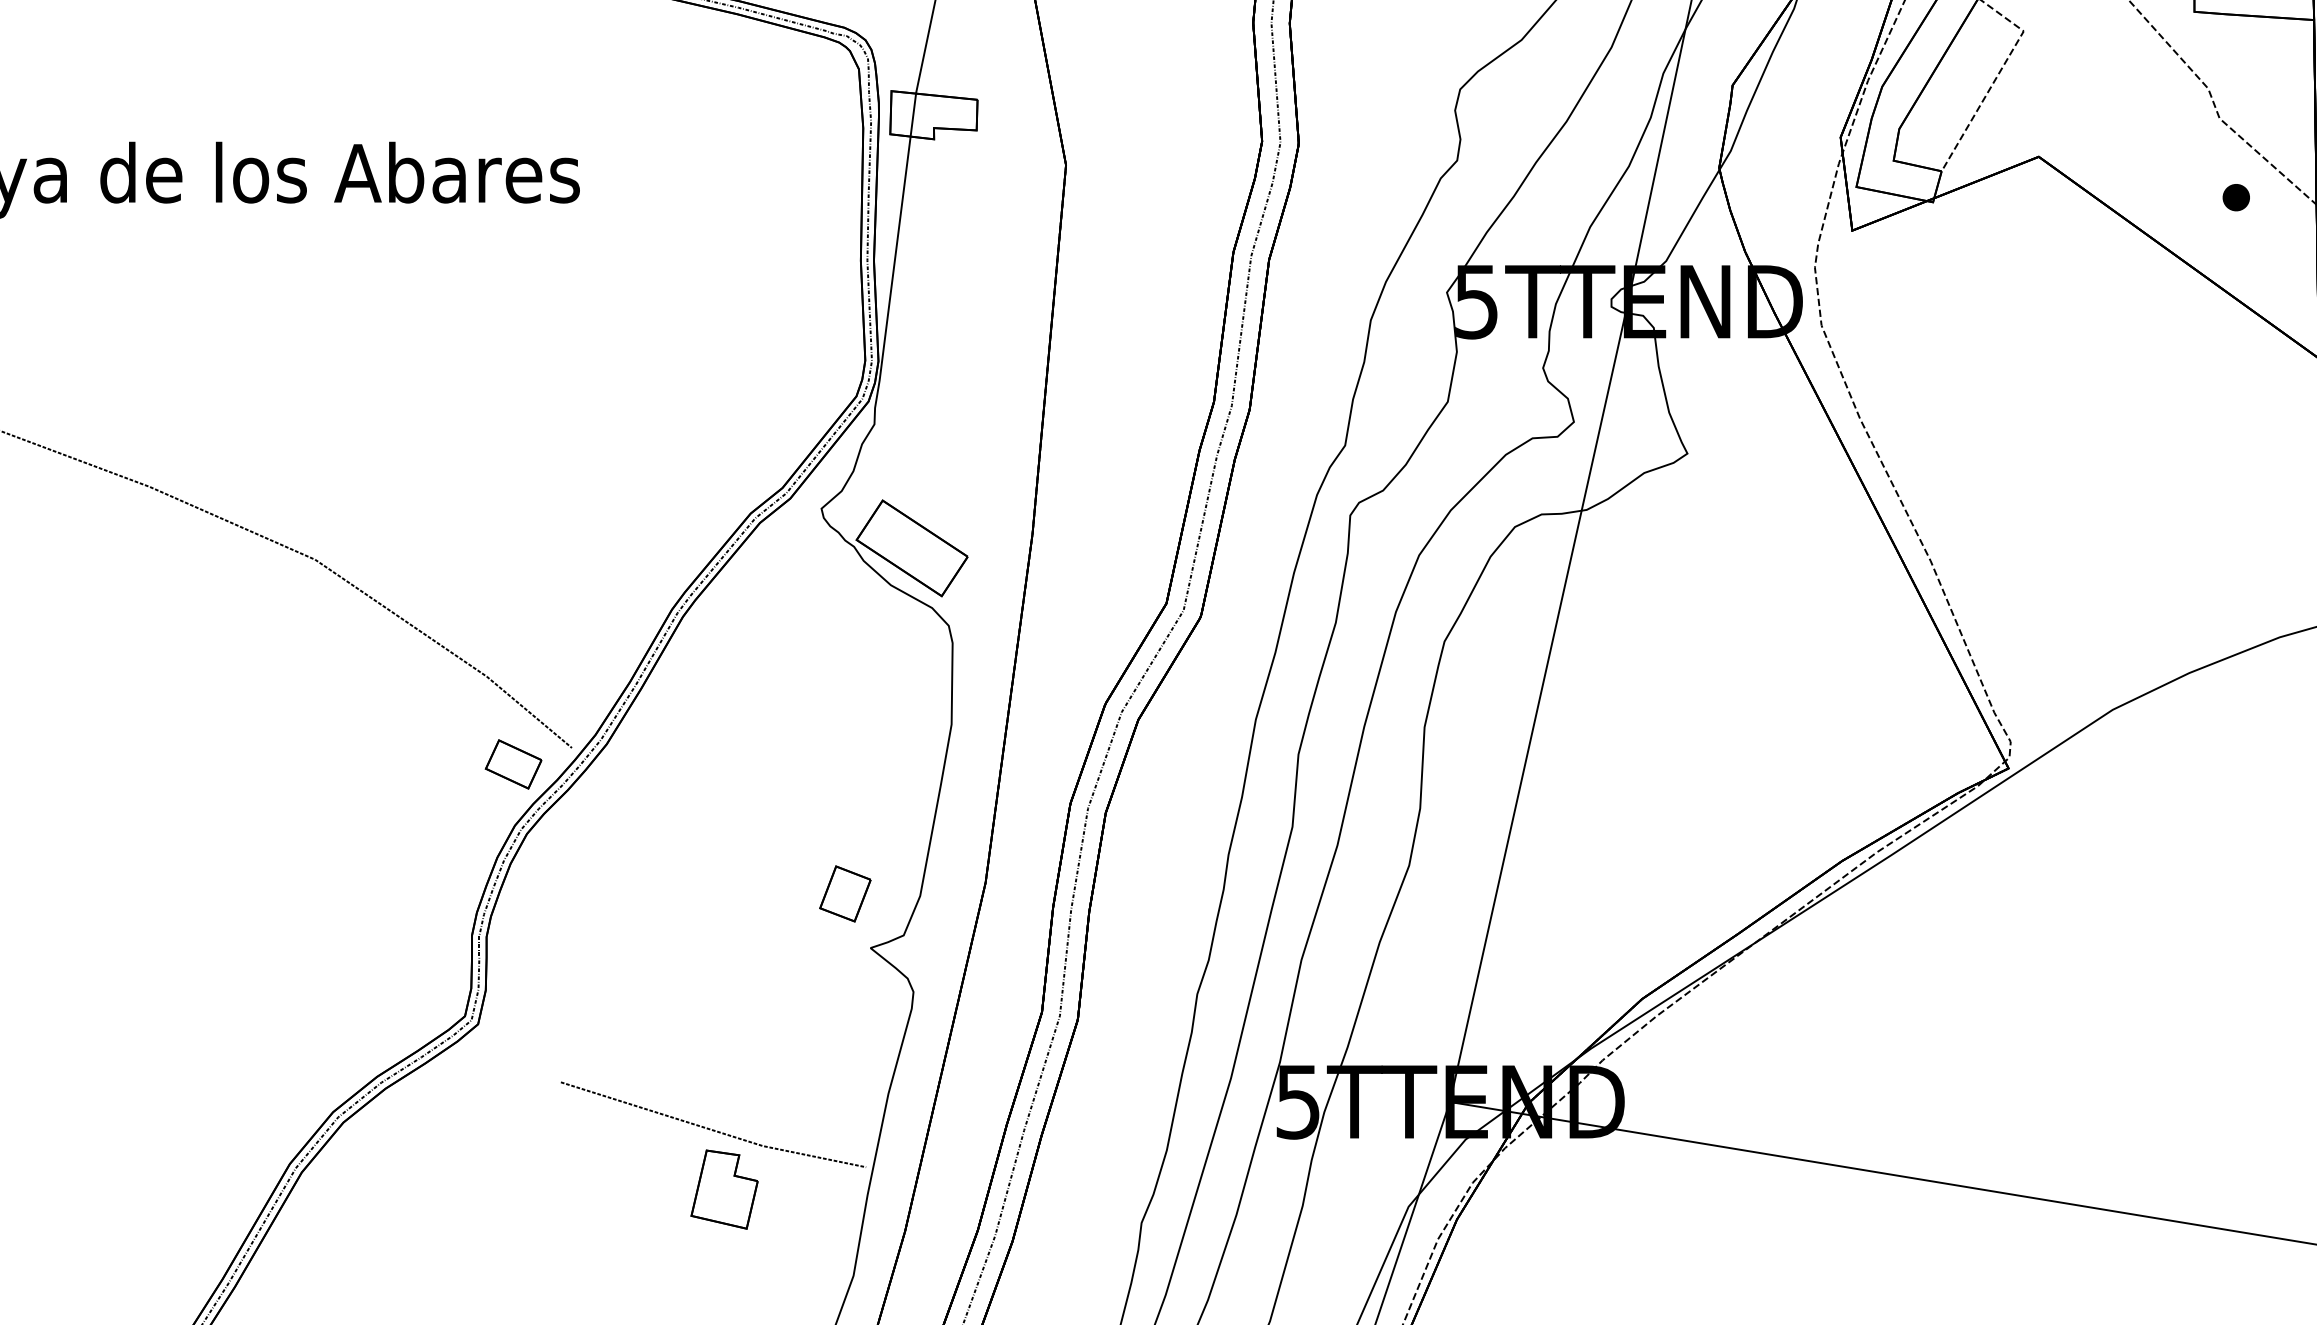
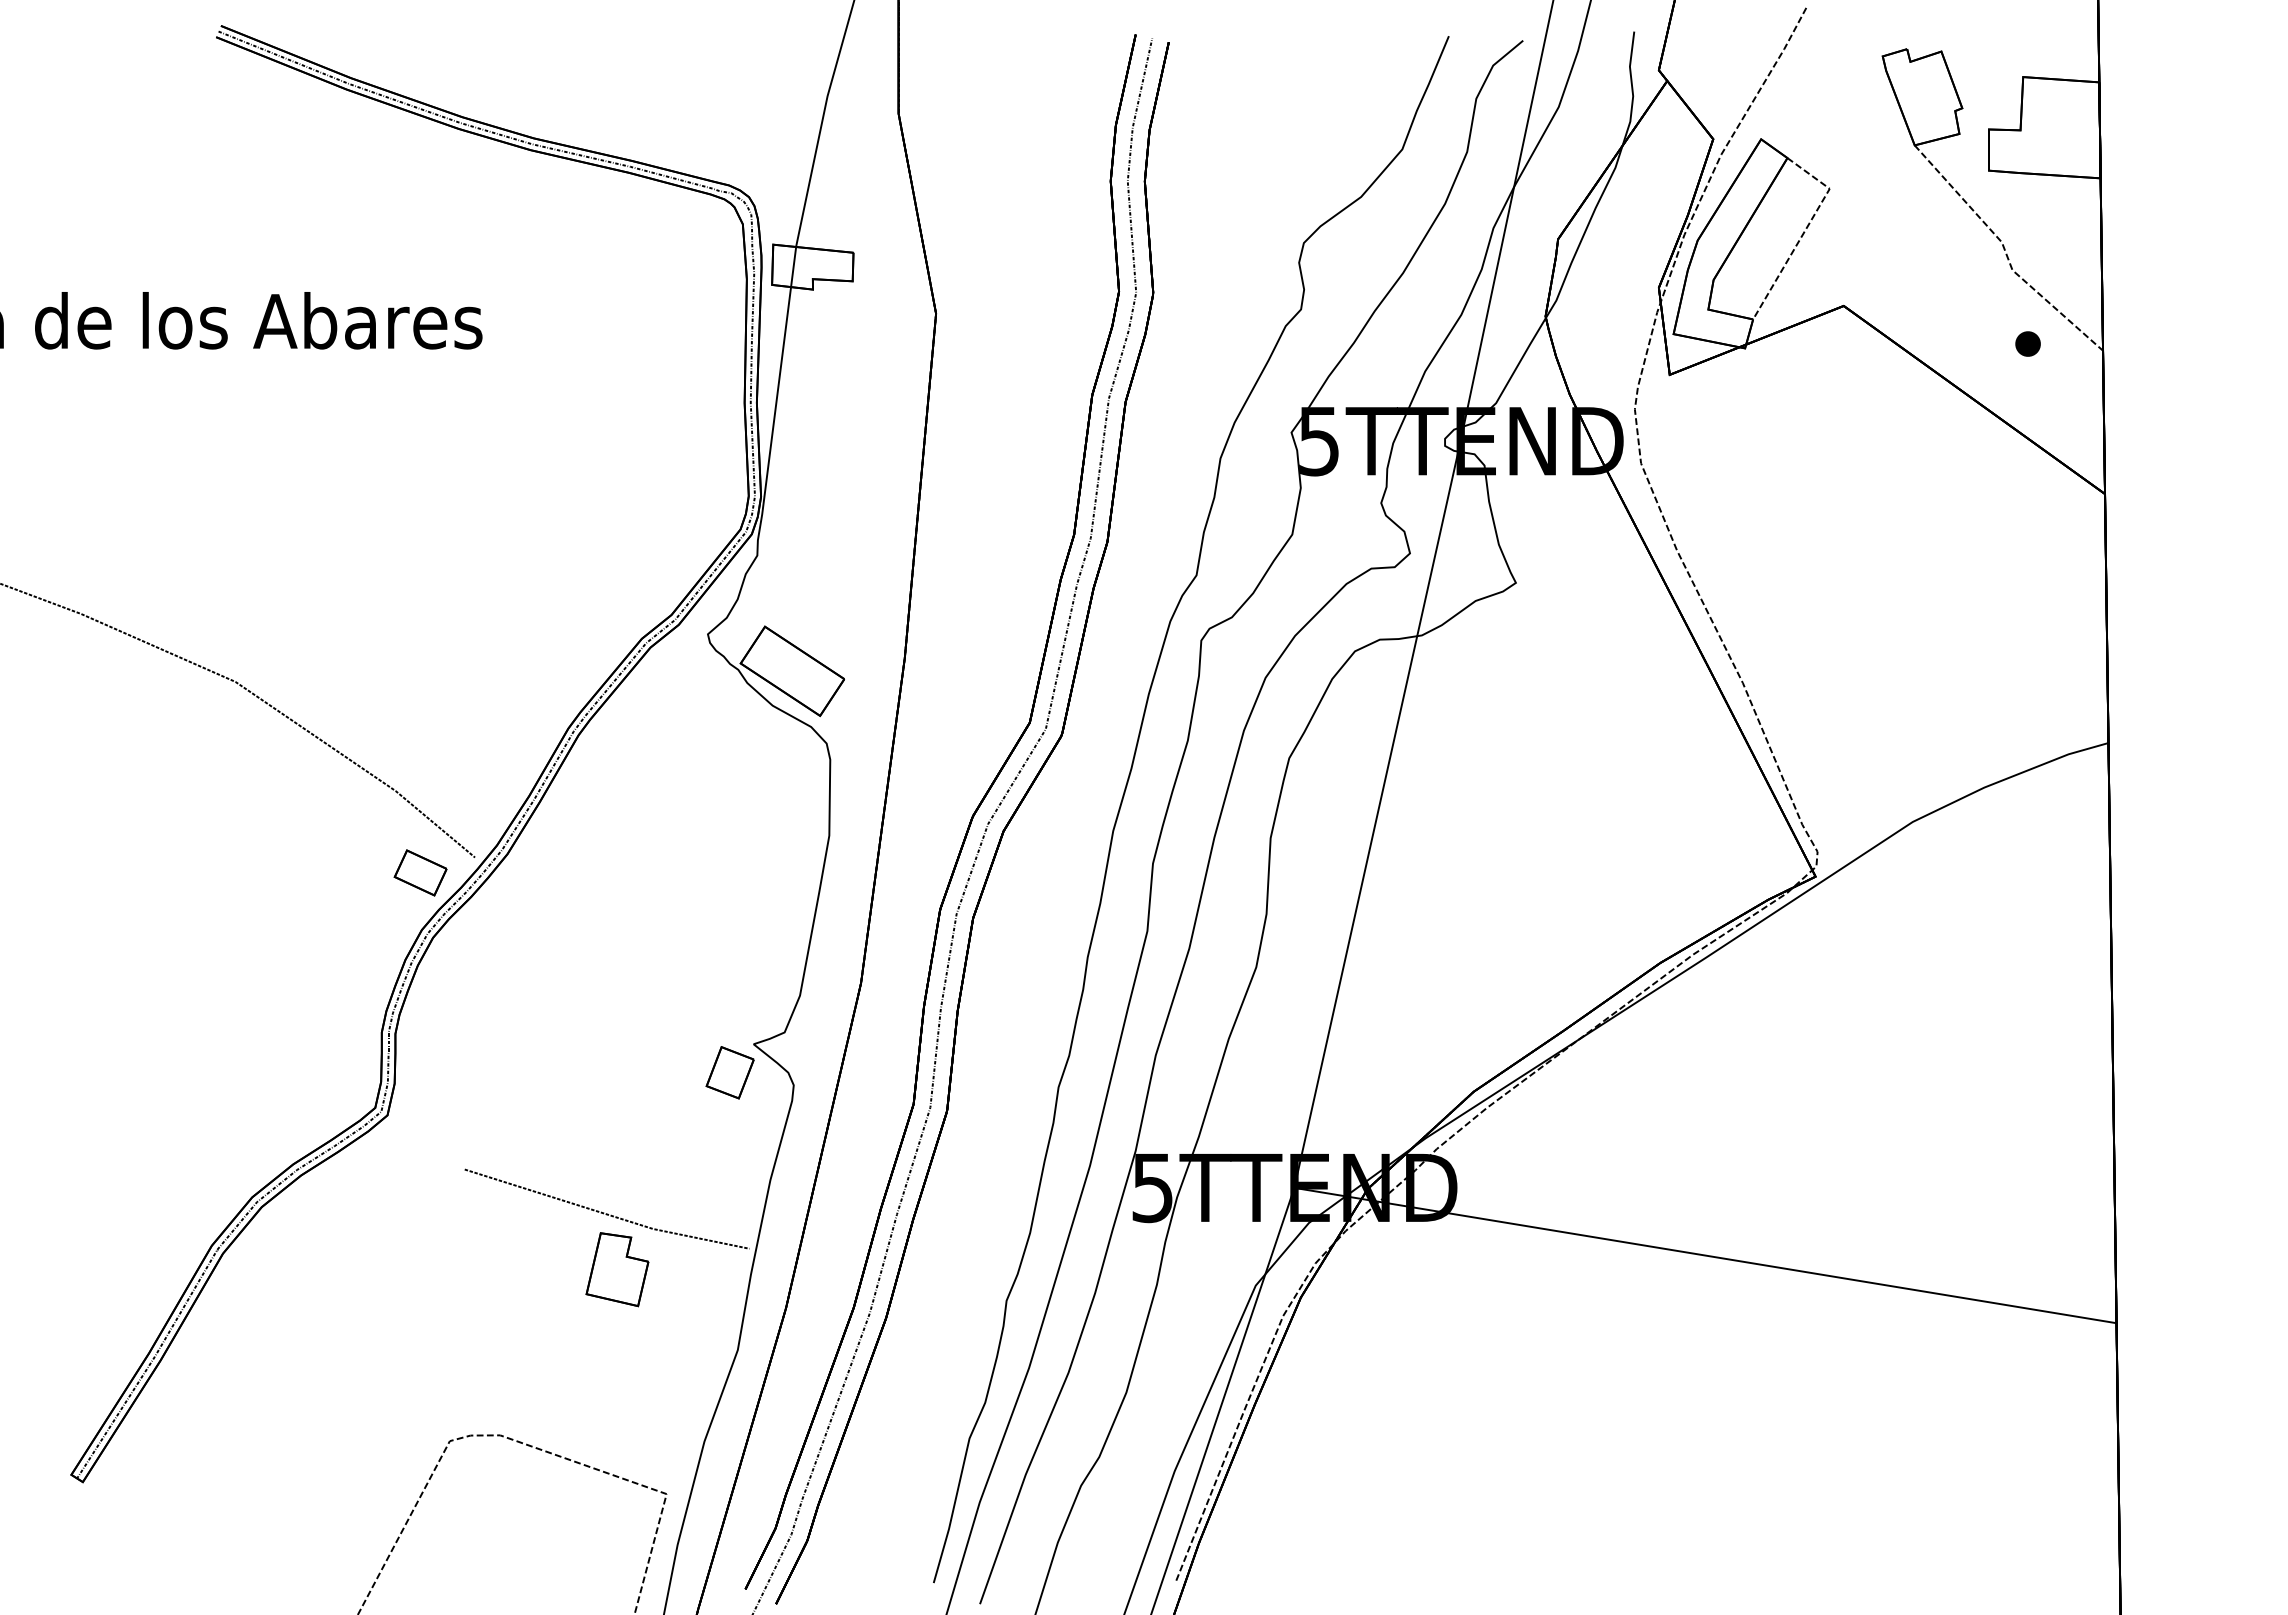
part: (844, 893) -> (729, 1072), moved

